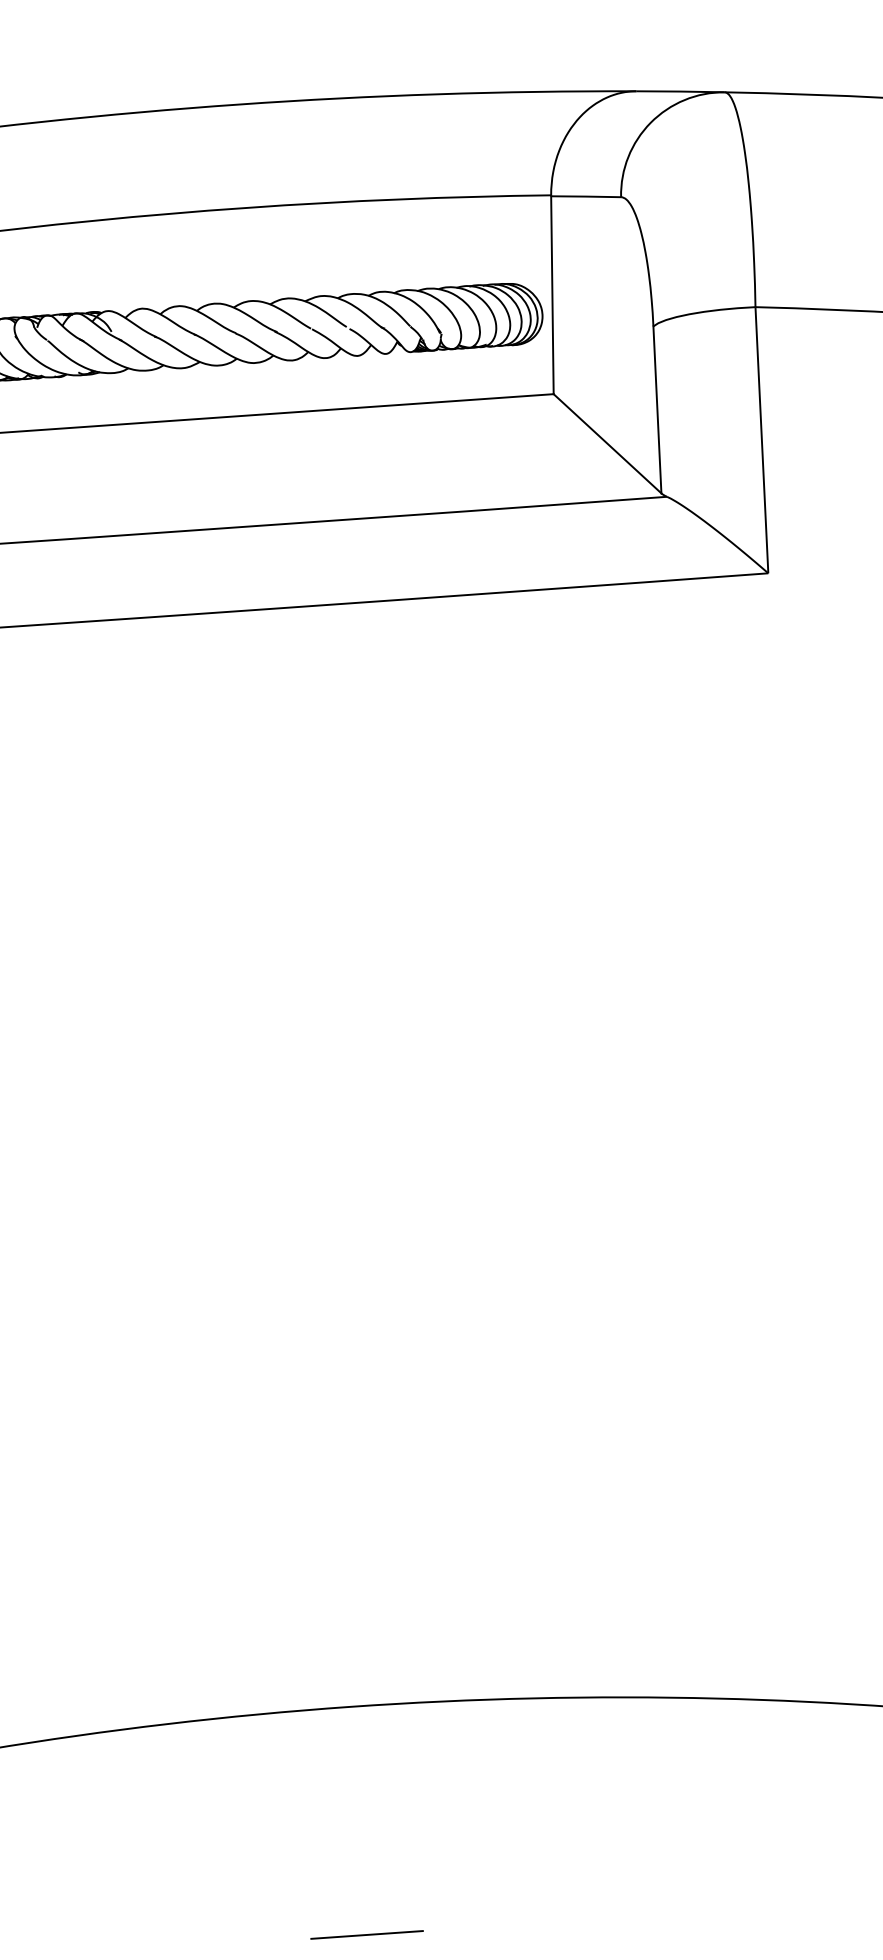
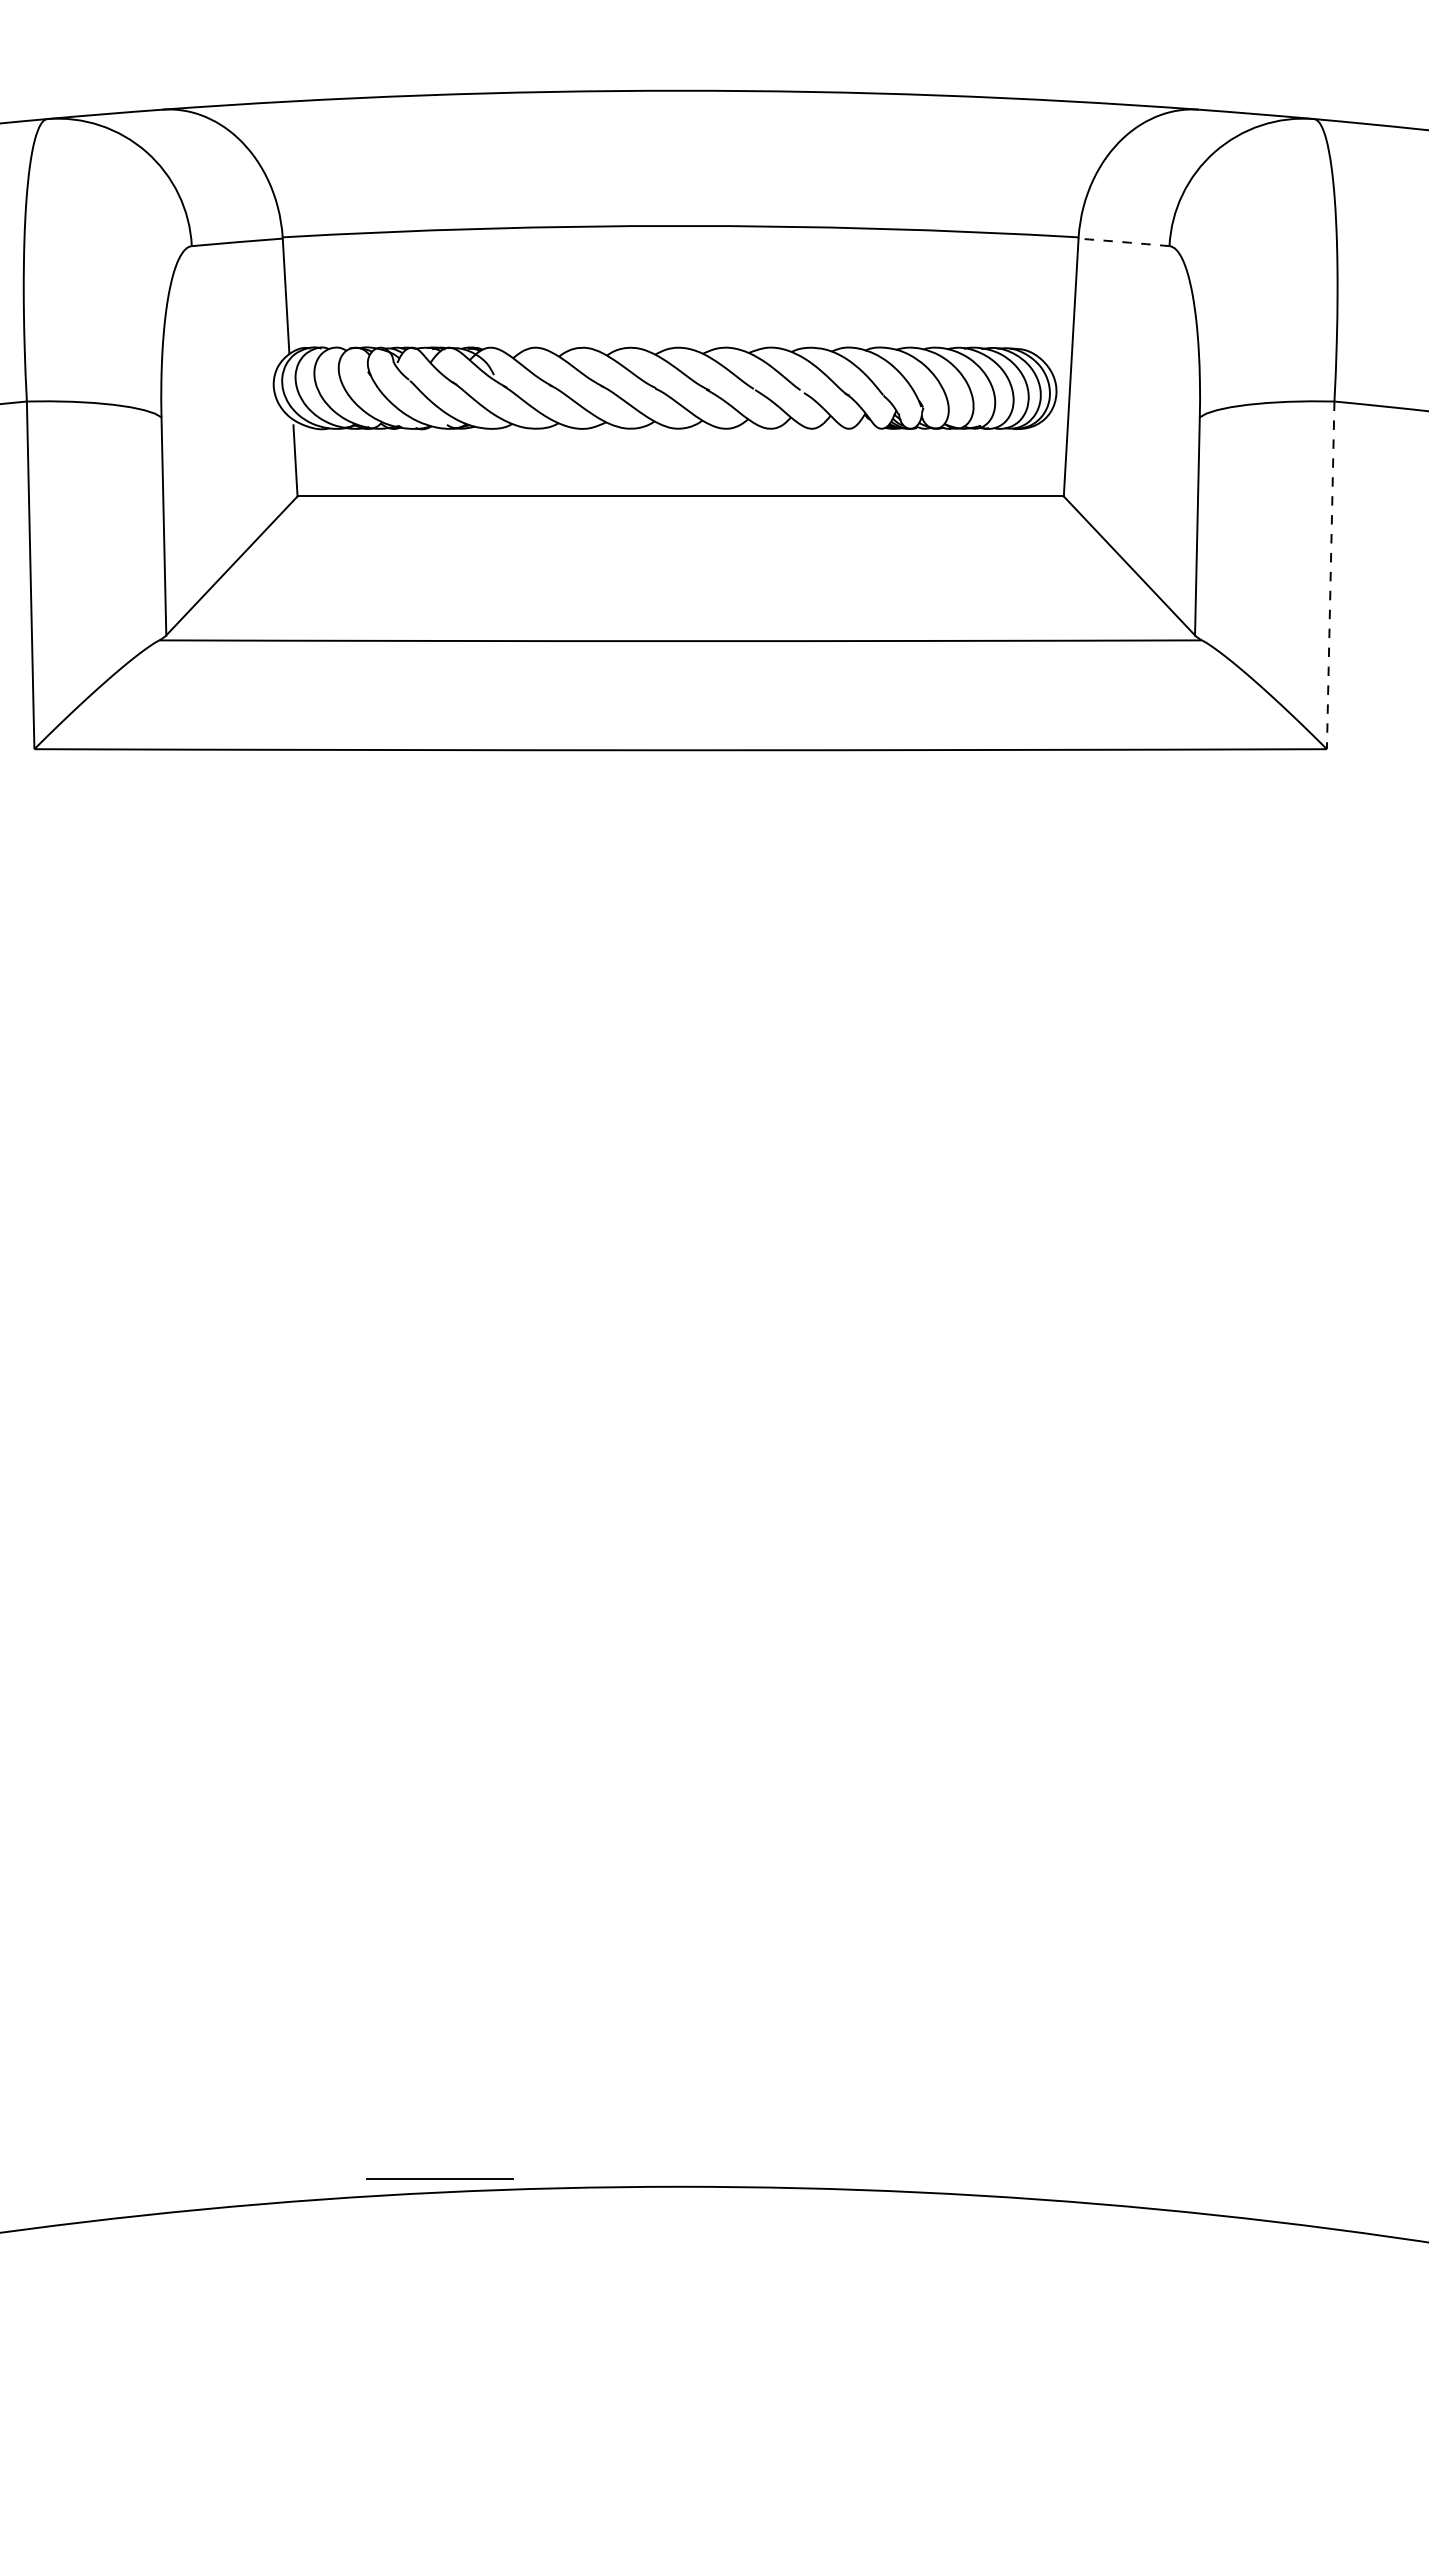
arc: (586, 196) -> (1124, 242), solid -> dashed
line: (761, 441) -> (1330, 576), solid -> dashed
line: (366, 1934) -> (439, 2178), moved

